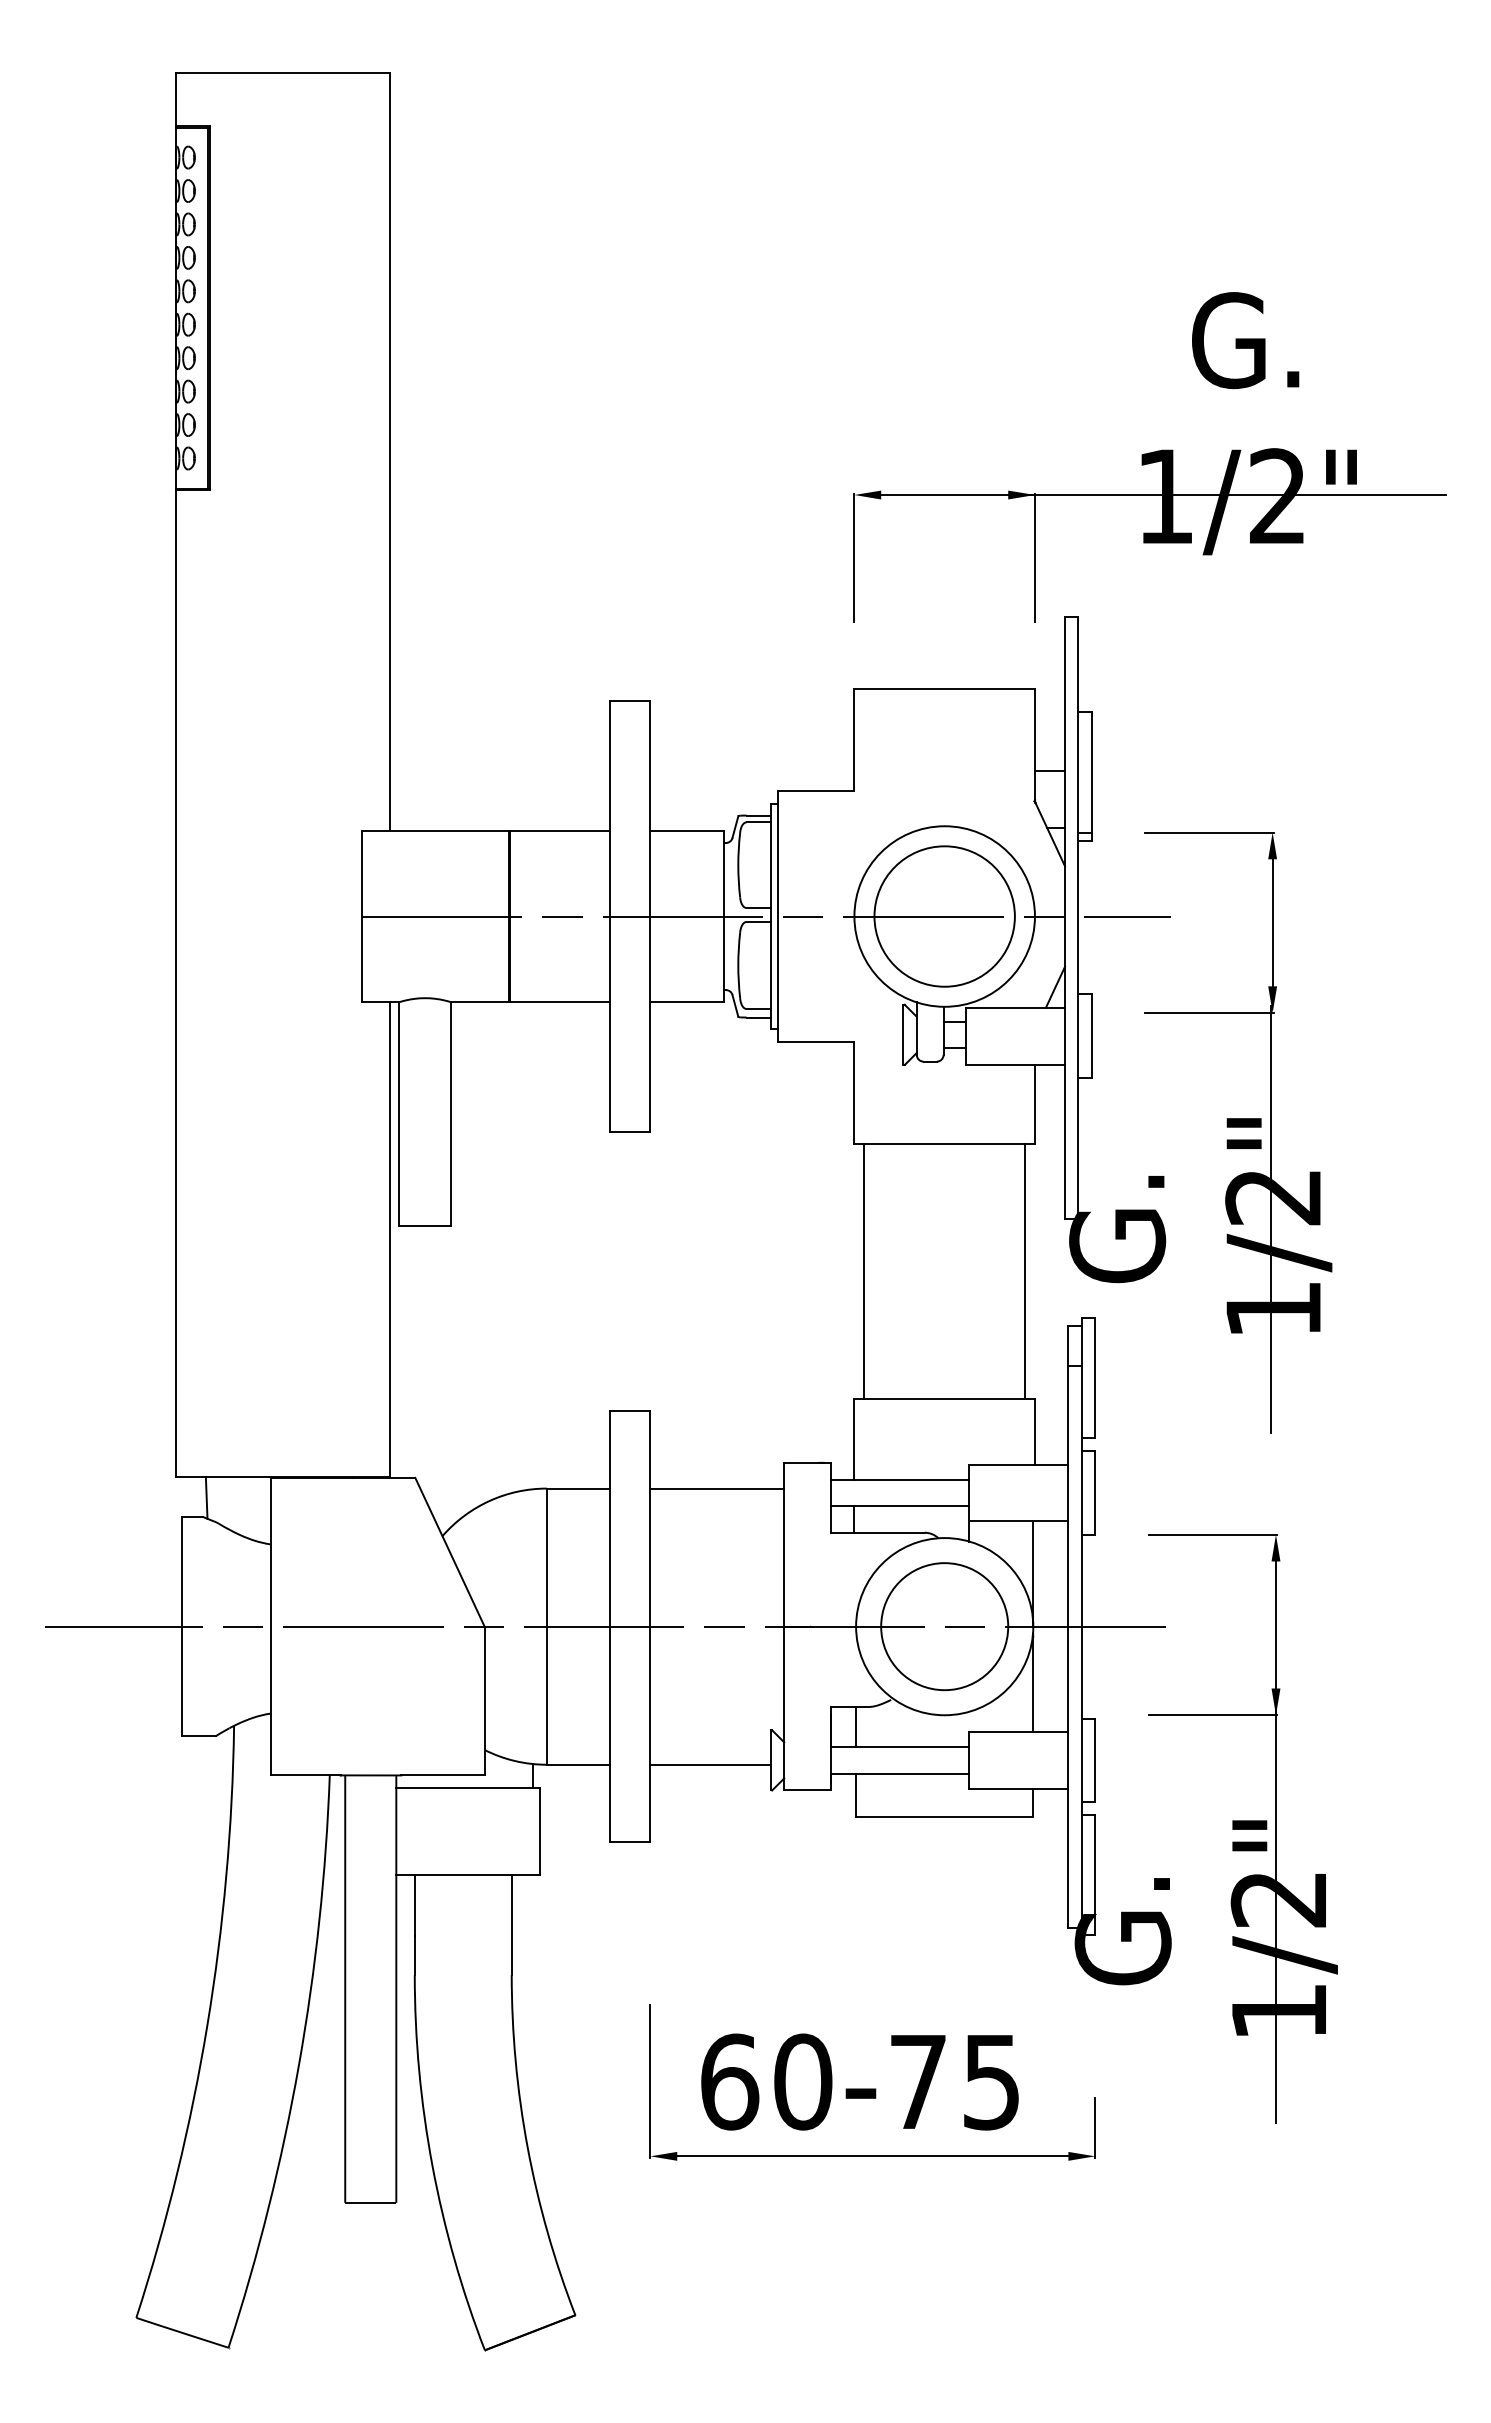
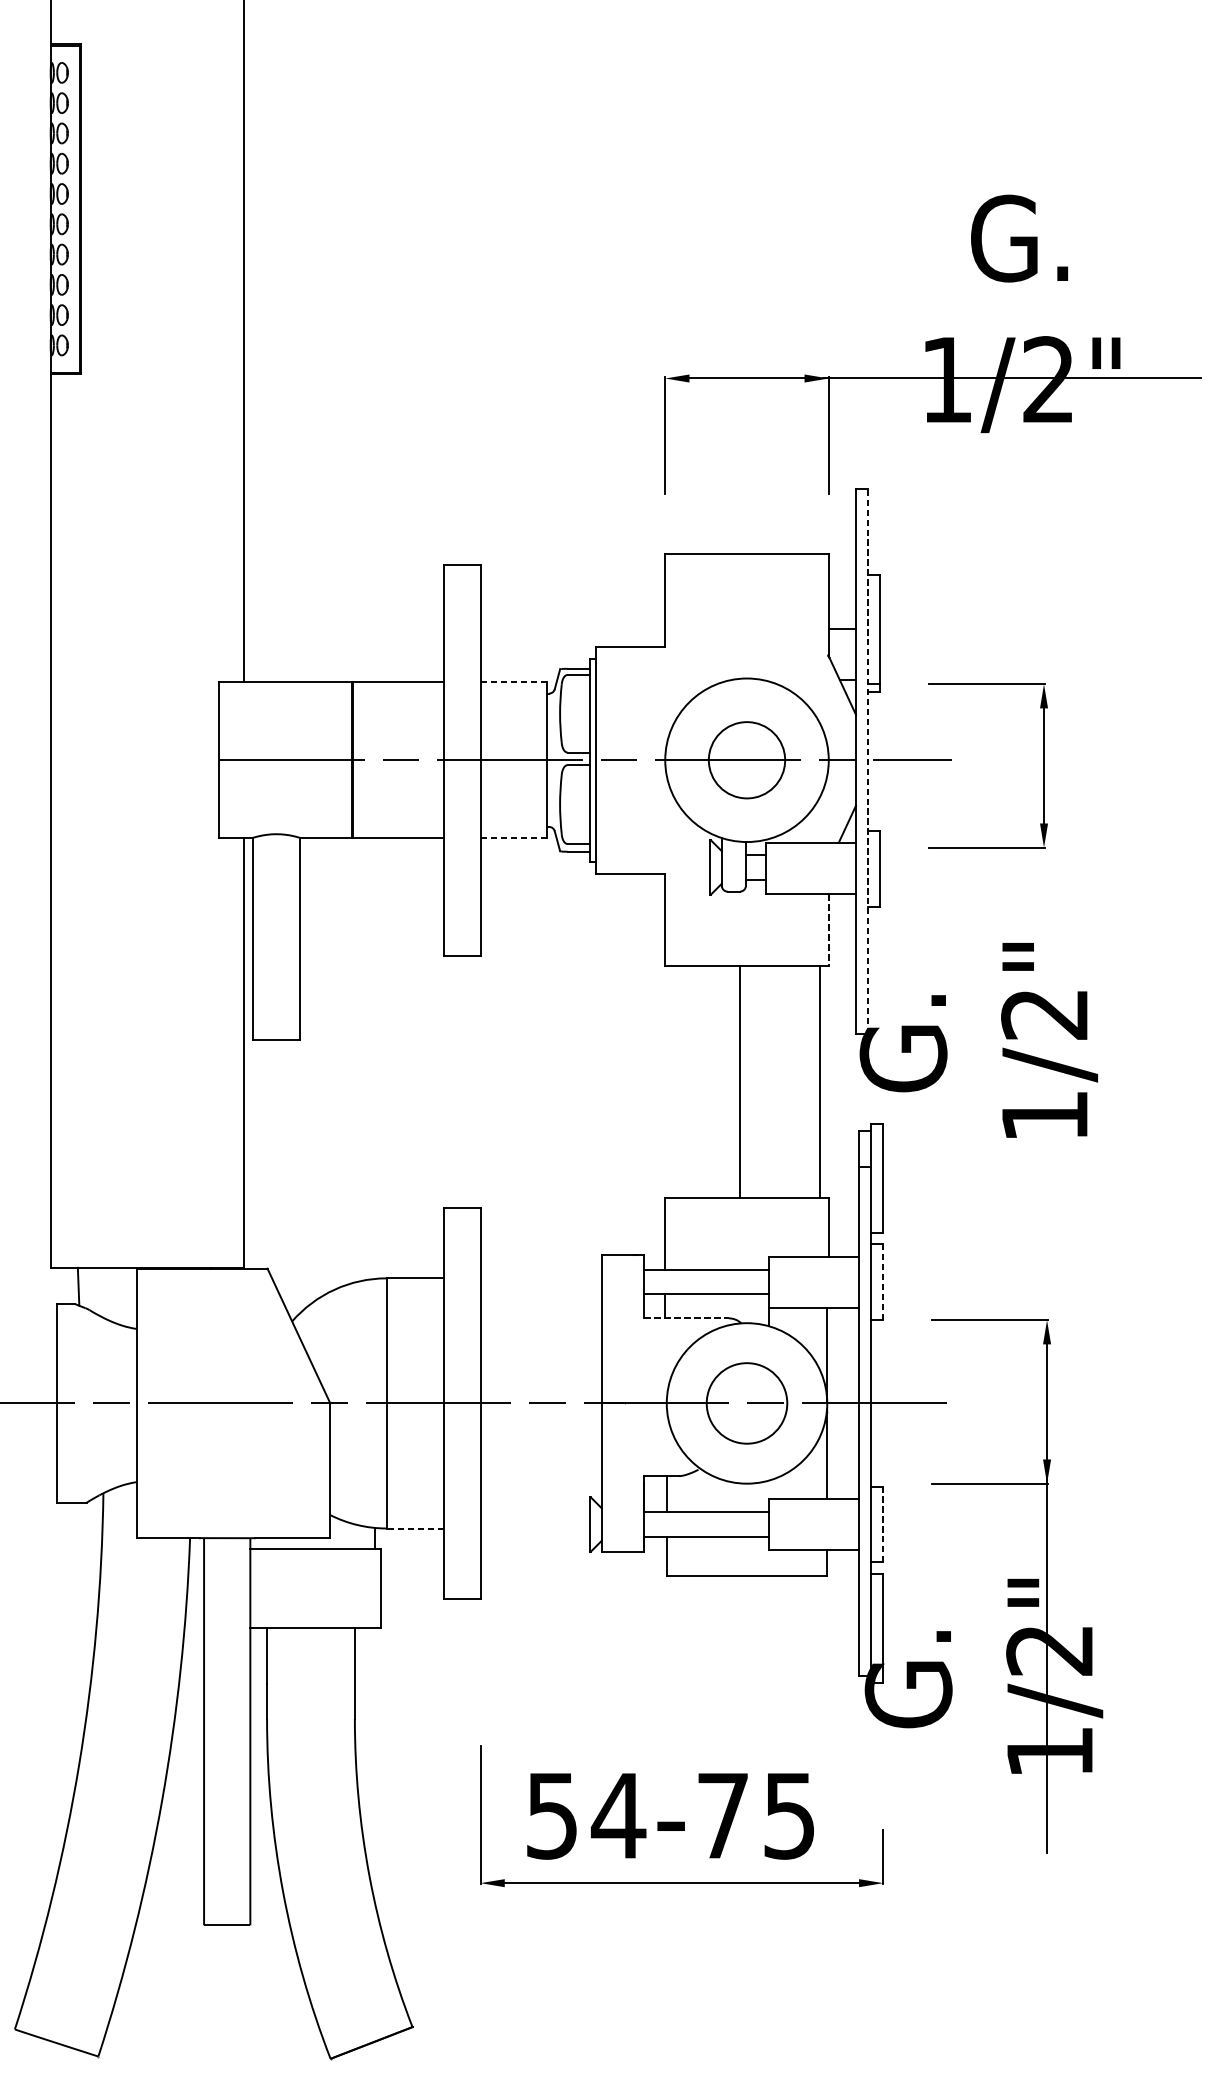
line: (687, 830) -> (514, 682), solid -> dashed
circle: (944, 916) -> (746, 760), size x0.6
line: (1078, 917) -> (868, 761), solid -> dashed
line: (687, 1002) -> (514, 838), solid -> dashed
line: (1034, 1104) -> (828, 930), solid -> dashed
line: (1271, 1219) -> (1042, 1034), removed
line: (864, 1271) -> (740, 1081), moved
line: (717, 1488) -> (541, 1278), removed
line: (1095, 1492) -> (883, 1281), solid -> dashed
line: (878, 1532) -> (687, 1318), solid -> dashed
circle: (944, 1626) -> (746, 1403), size x0.7
line: (1095, 1760) -> (883, 1524), solid -> dashed
line: (578, 1764) -> (415, 1528), solid -> dashed
line: (710, 1764) -> (534, 1528), removed
text: (767, 2081) -> (586, 1815), 60-75 -> 54-75

